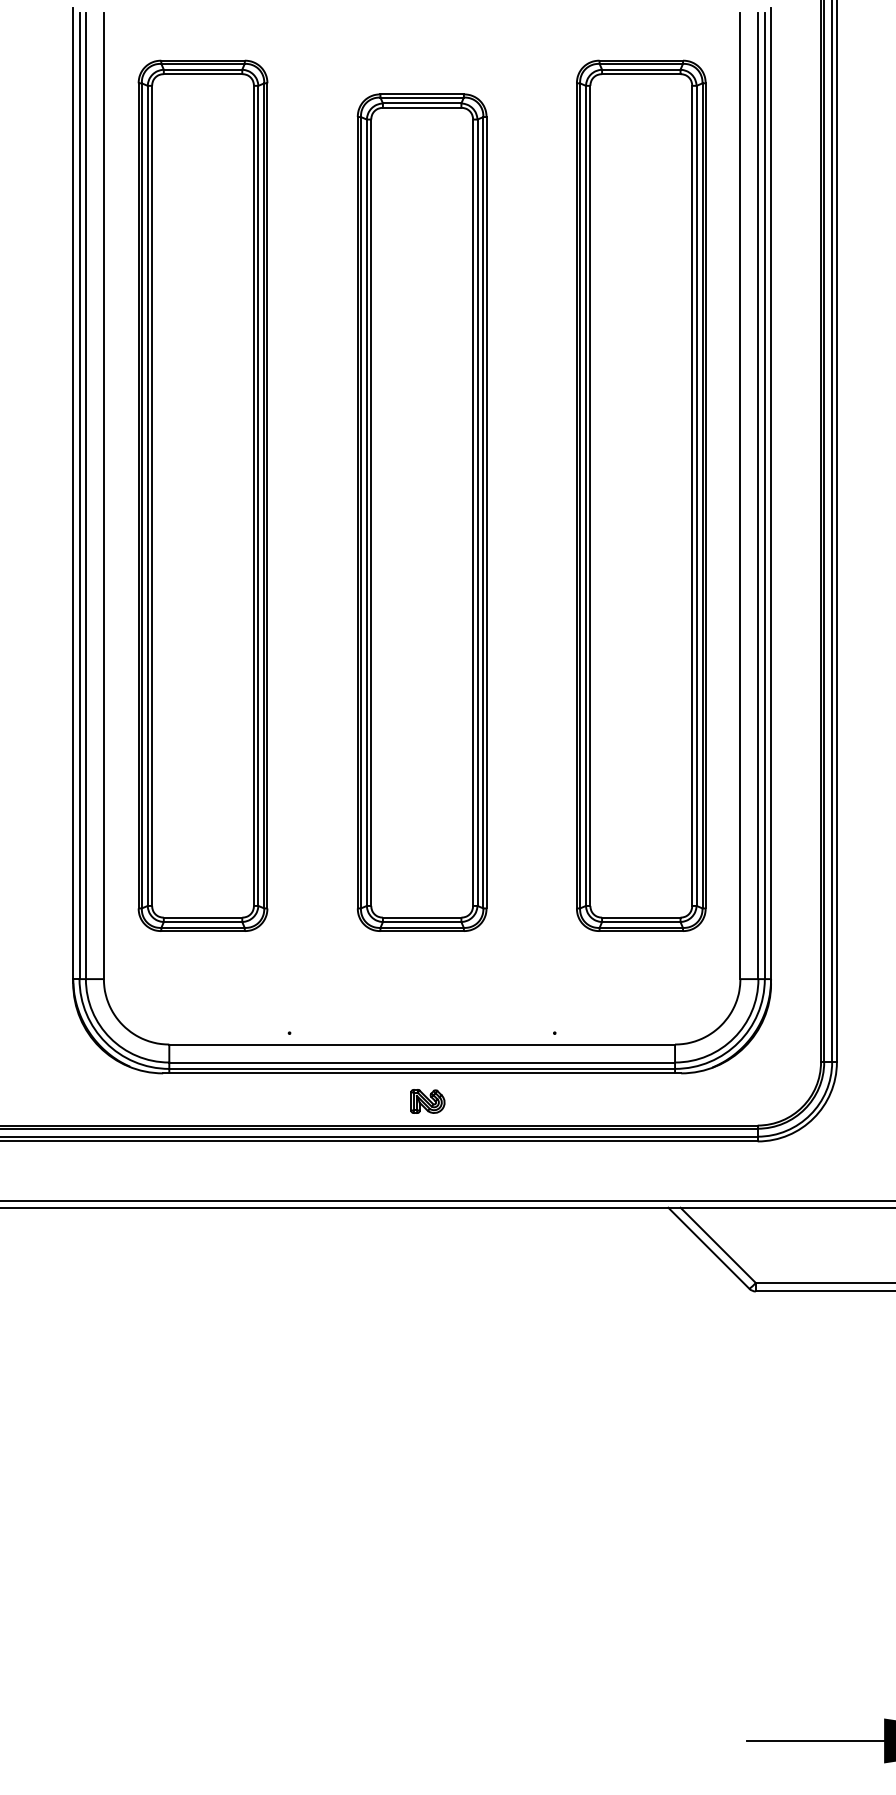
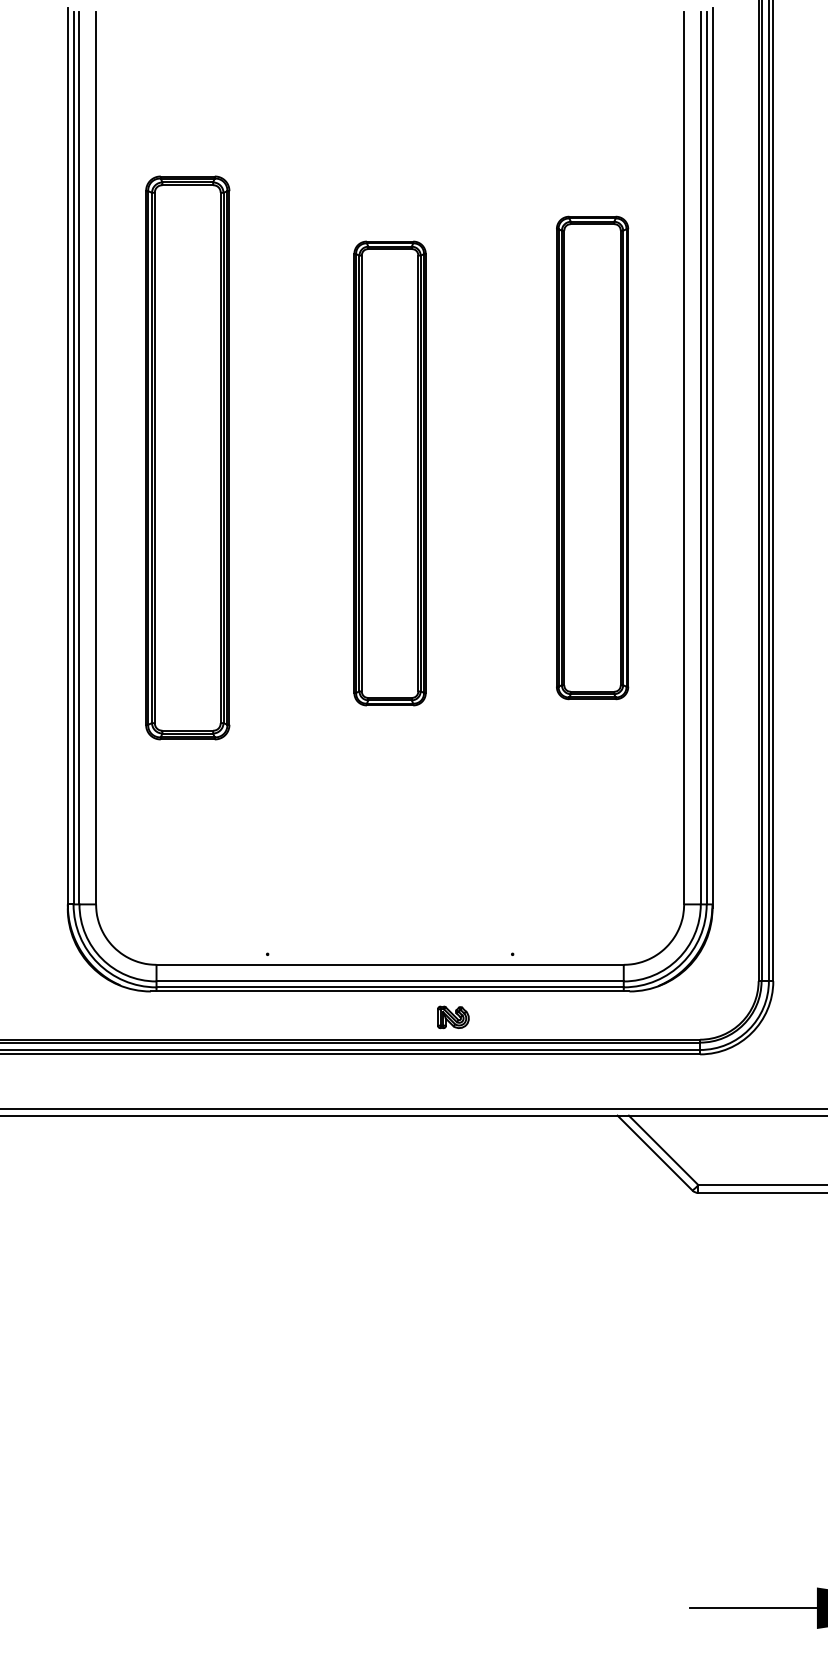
part: (202, 495) -> (187, 457), size x0.7
part: (641, 495) -> (592, 457), size x0.6
part: (421, 512) -> (389, 473), size x0.6
part: (427, 1101) -> (453, 1017), moved

